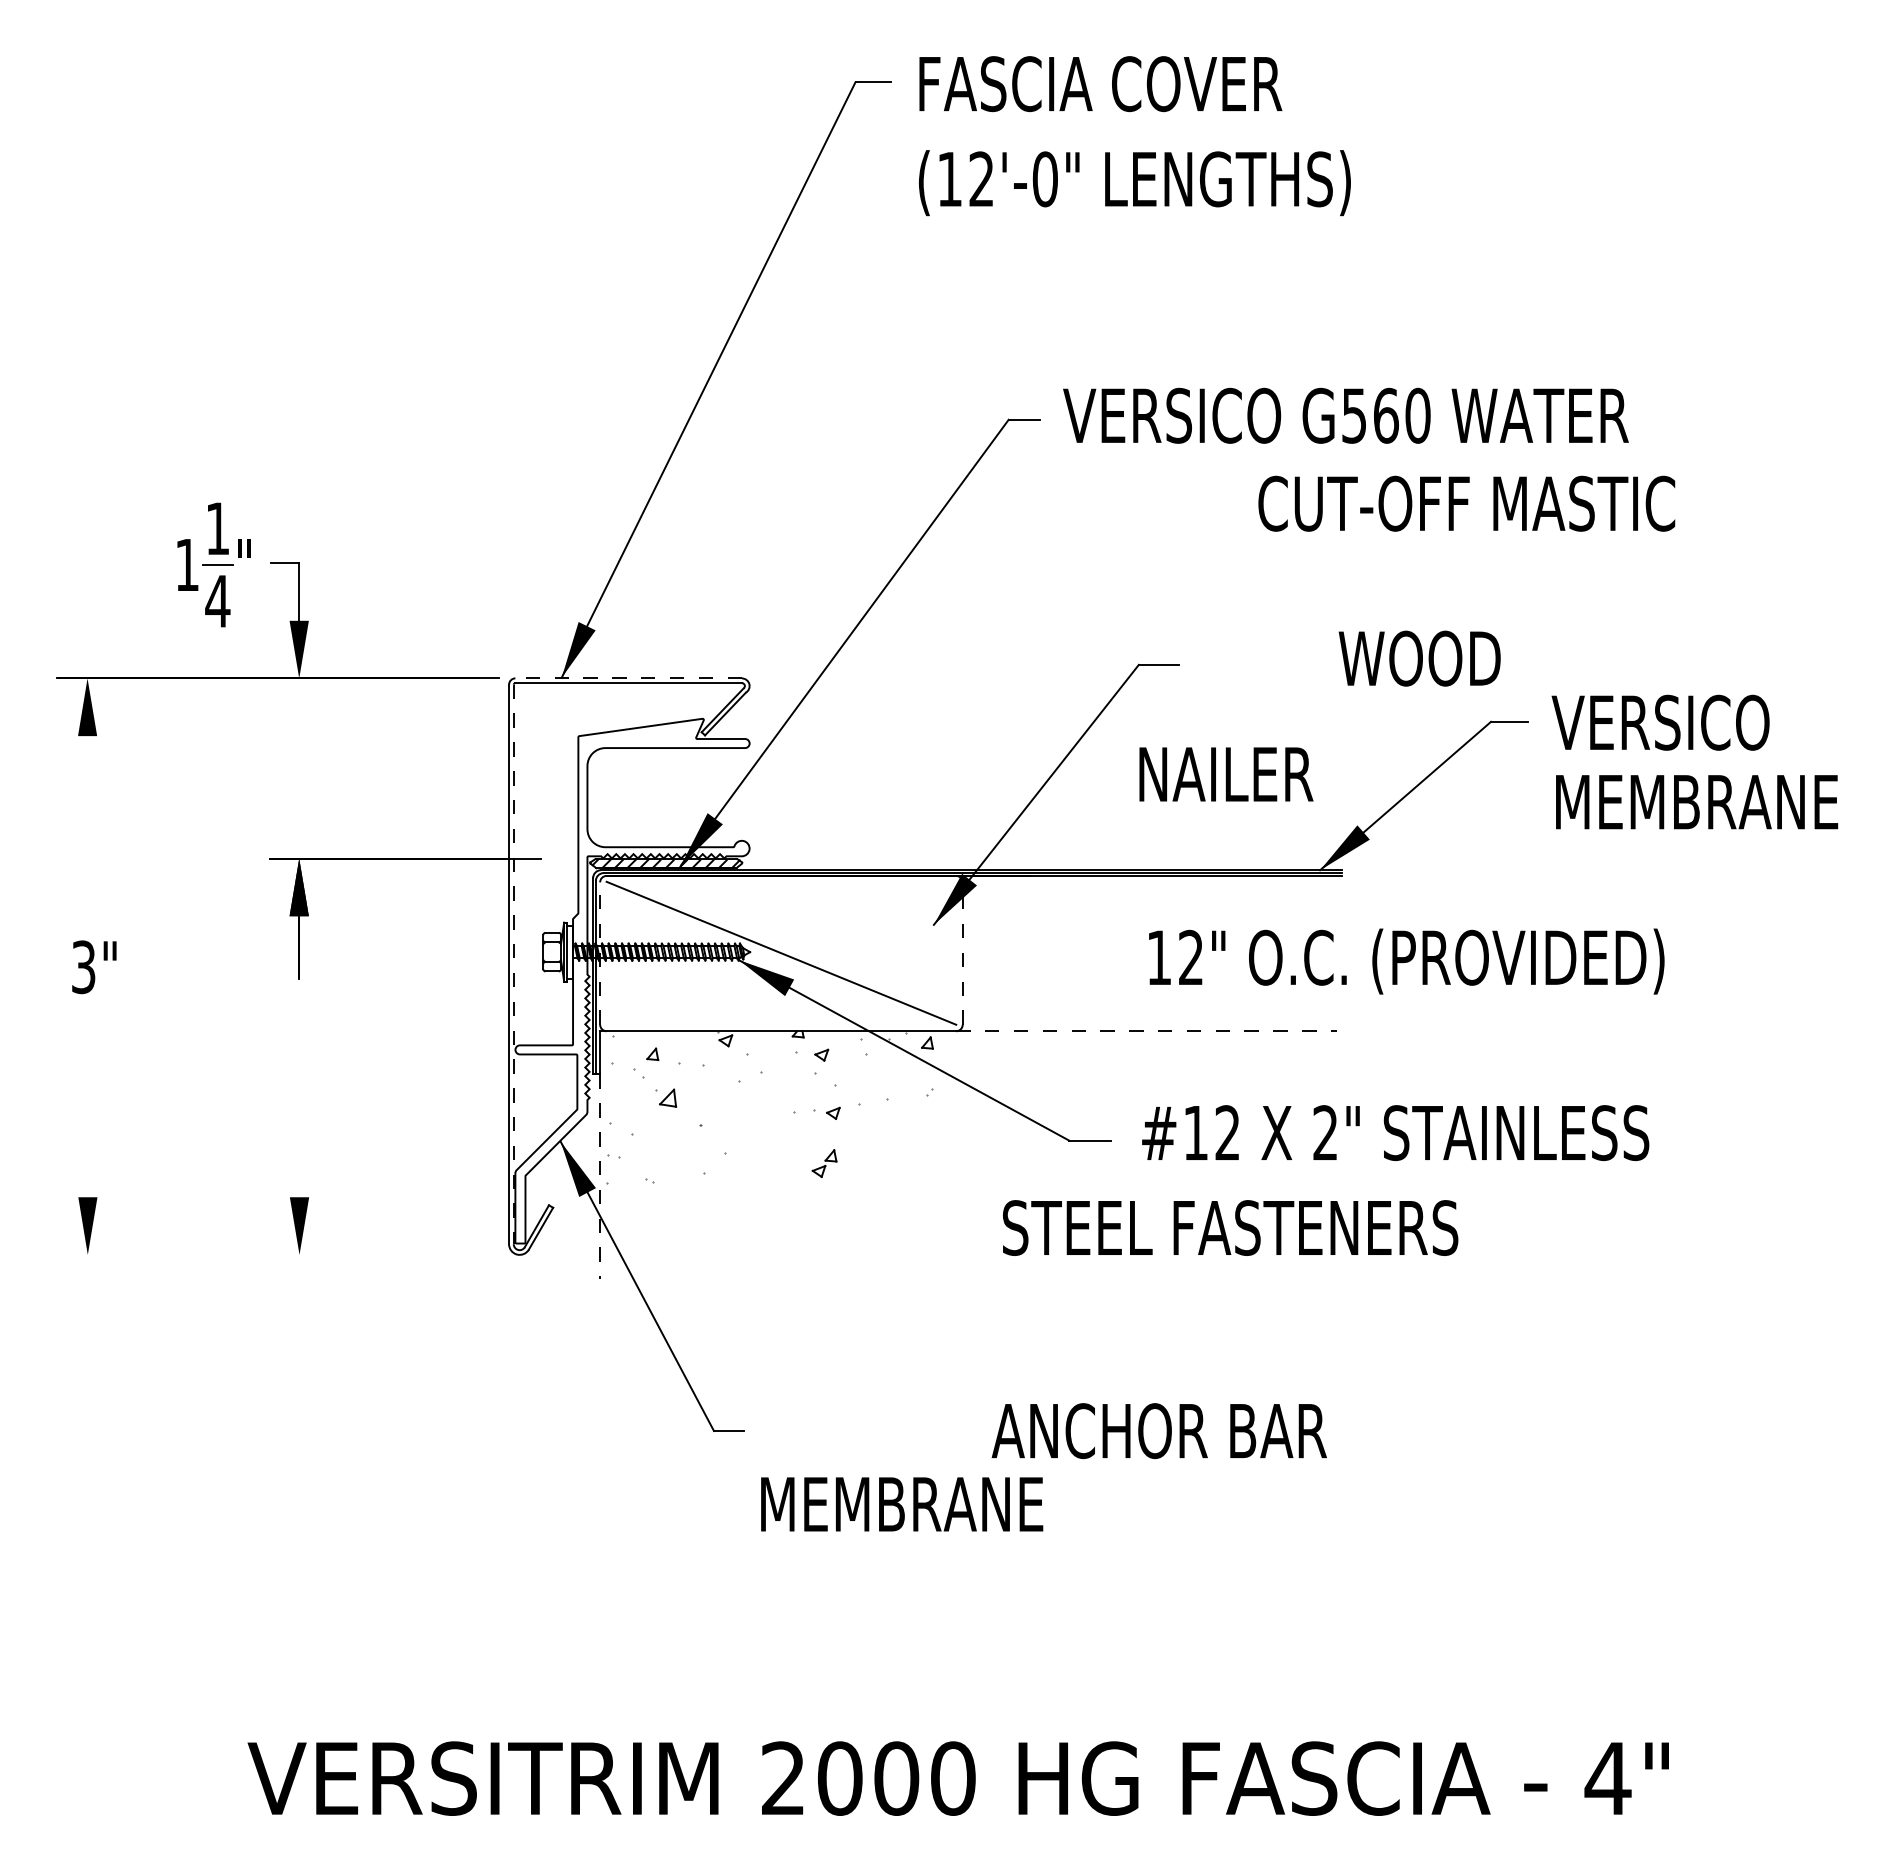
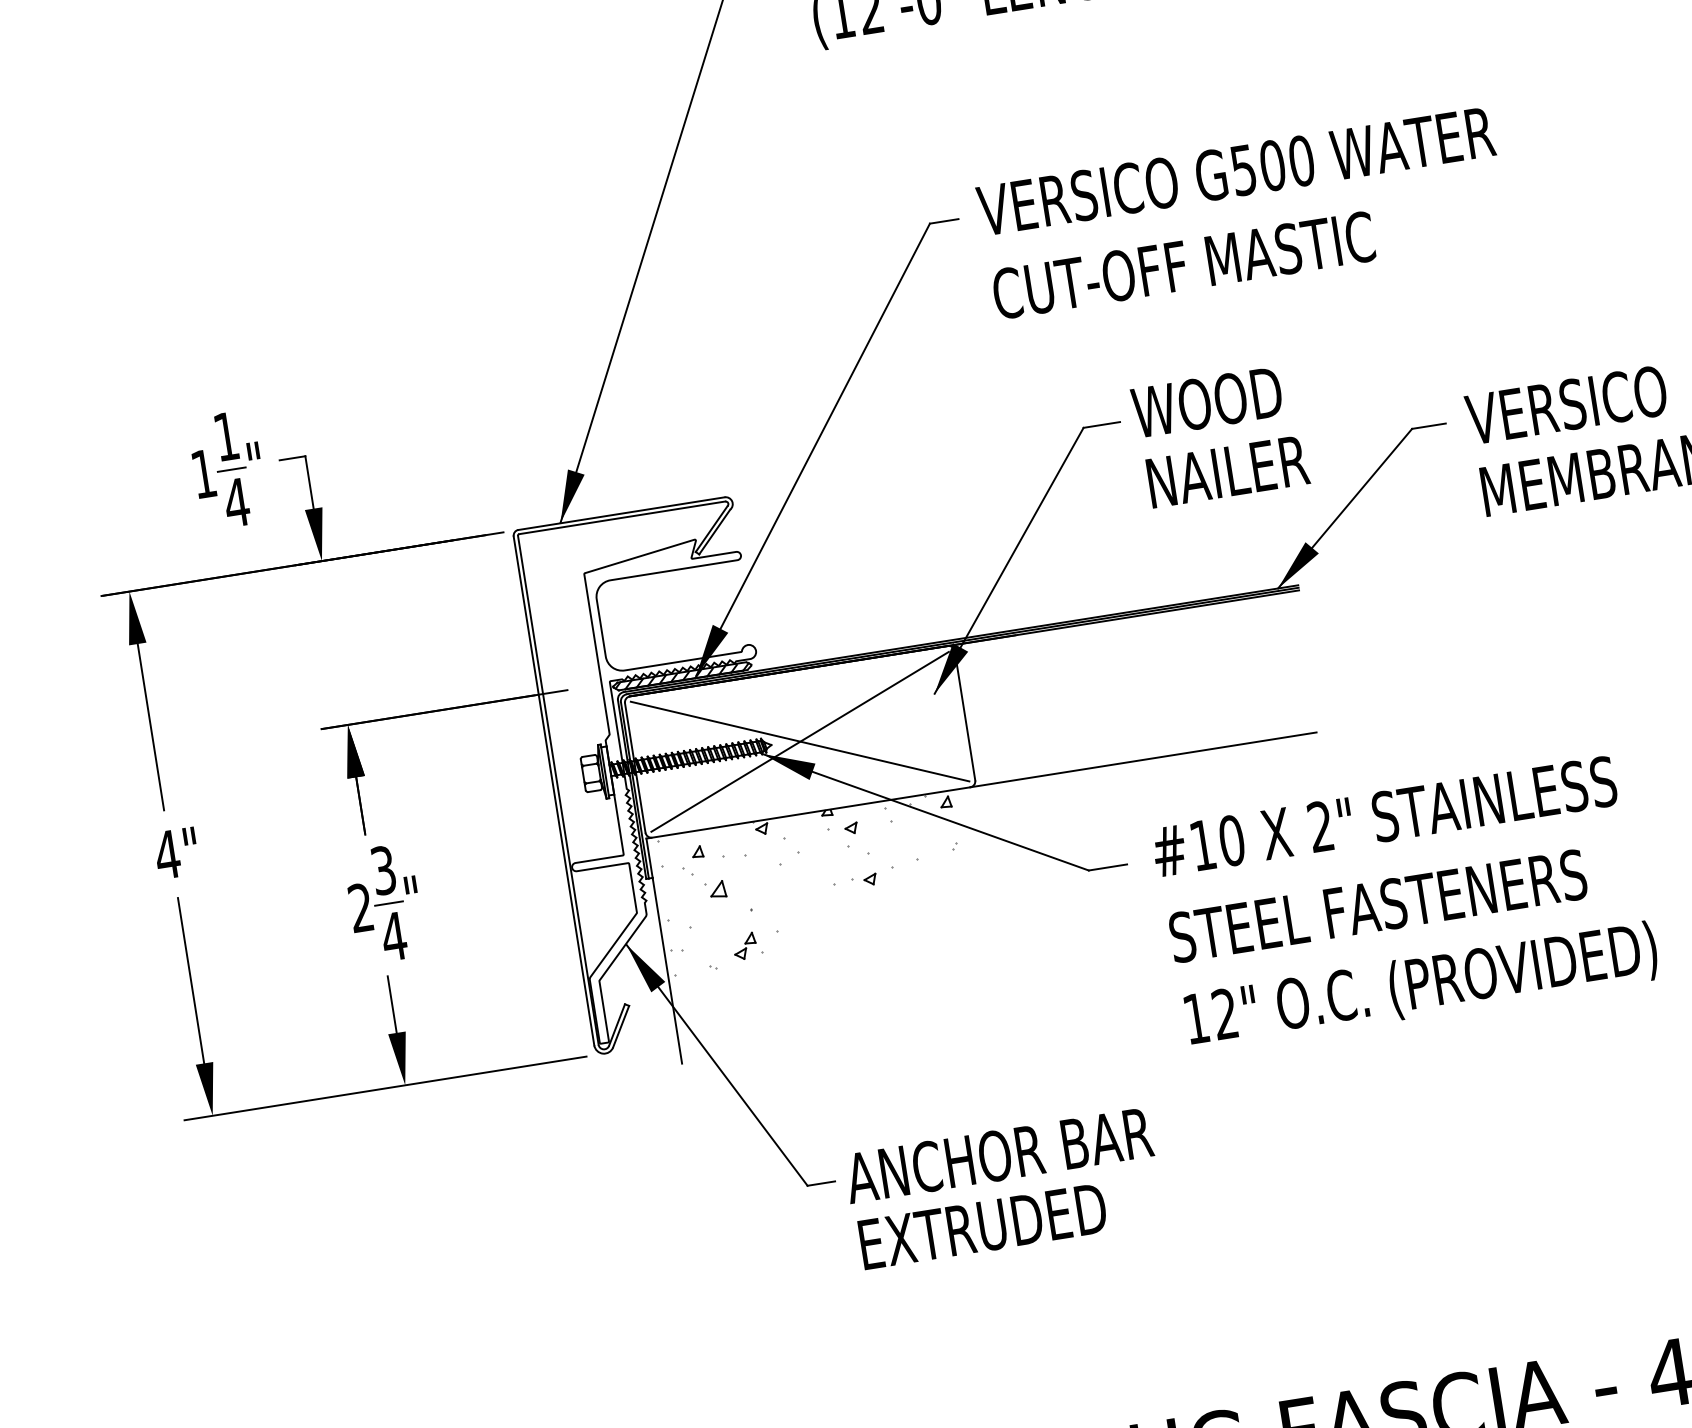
text: (1386, 415) -> (1272, 165), G560 -> G500
text: (1466, 503) -> (1183, 265), moved
text: (1419, 658) -> (1206, 402), moved
line: (628, 678) -> (621, 513), dashed -> solid
text: (1226, 774) -> (1228, 471), moved
line: (87, 827) -> (150, 727), added
line: (600, 953) -> (635, 767), dashed -> solid
line: (781, 953) -> (800, 741), added
line: (962, 953) -> (964, 715), dashed -> solid
text: (1406, 961) -> (1421, 986), moved
line: (513, 964) -> (558, 790), dashed -> solid
text: (83, 967) -> (167, 855), 3" -> 4"
line: (1147, 1031) -> (1144, 759), dashed -> solid
part: (307, 1056) -> (383, 903), added
line: (87, 1106) -> (191, 980), added
text: (1227, 1133) -> (1231, 841), #12 -> #10
part: (824, 1163) -> (744, 946), moved
line: (299, 1166) -> (392, 1004), added
line: (600, 1177) -> (667, 971), dashed -> solid
text: (1230, 1227) -> (1378, 905), moved
line: (277, 1254) -> (385, 1088), added
text: (1158, 1431) -> (998, 1156), moved
text: (904, 1504) -> (991, 1225), MEMBRANE -> EXTRUDED

